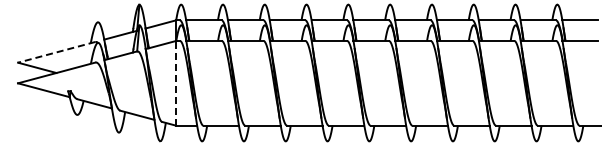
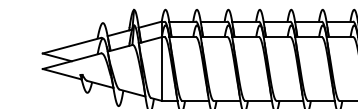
line: (56, 52) -> (71, 45), dashed -> solid
line: (176, 82) -> (161, 68), dashed -> solid

